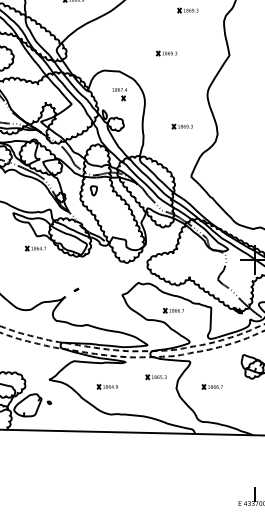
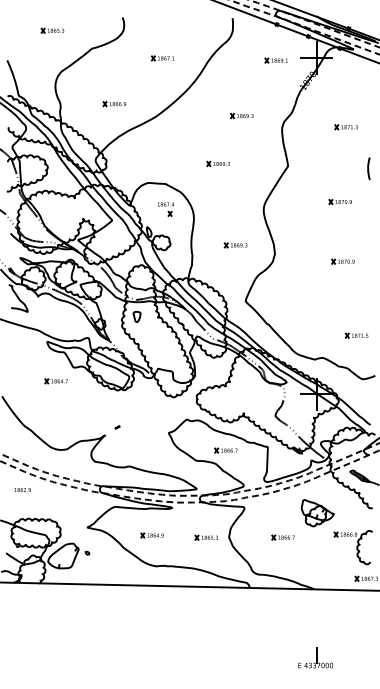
part: (35, 248) -> (55, 381), moved
part: (155, 377) -> (205, 537), moved
part: (211, 386) -> (282, 537), moved

